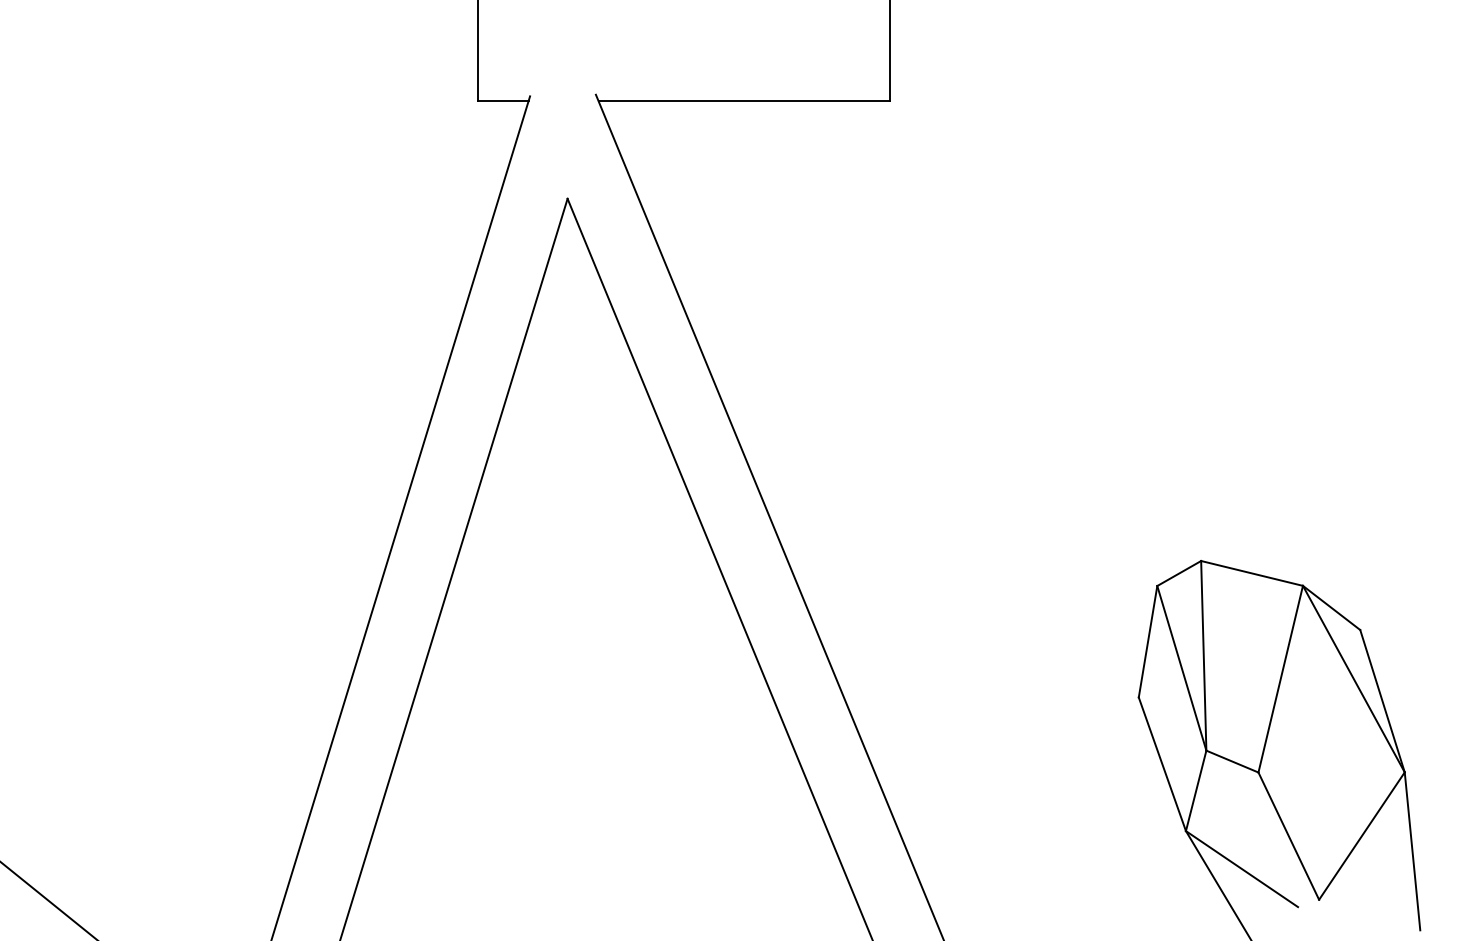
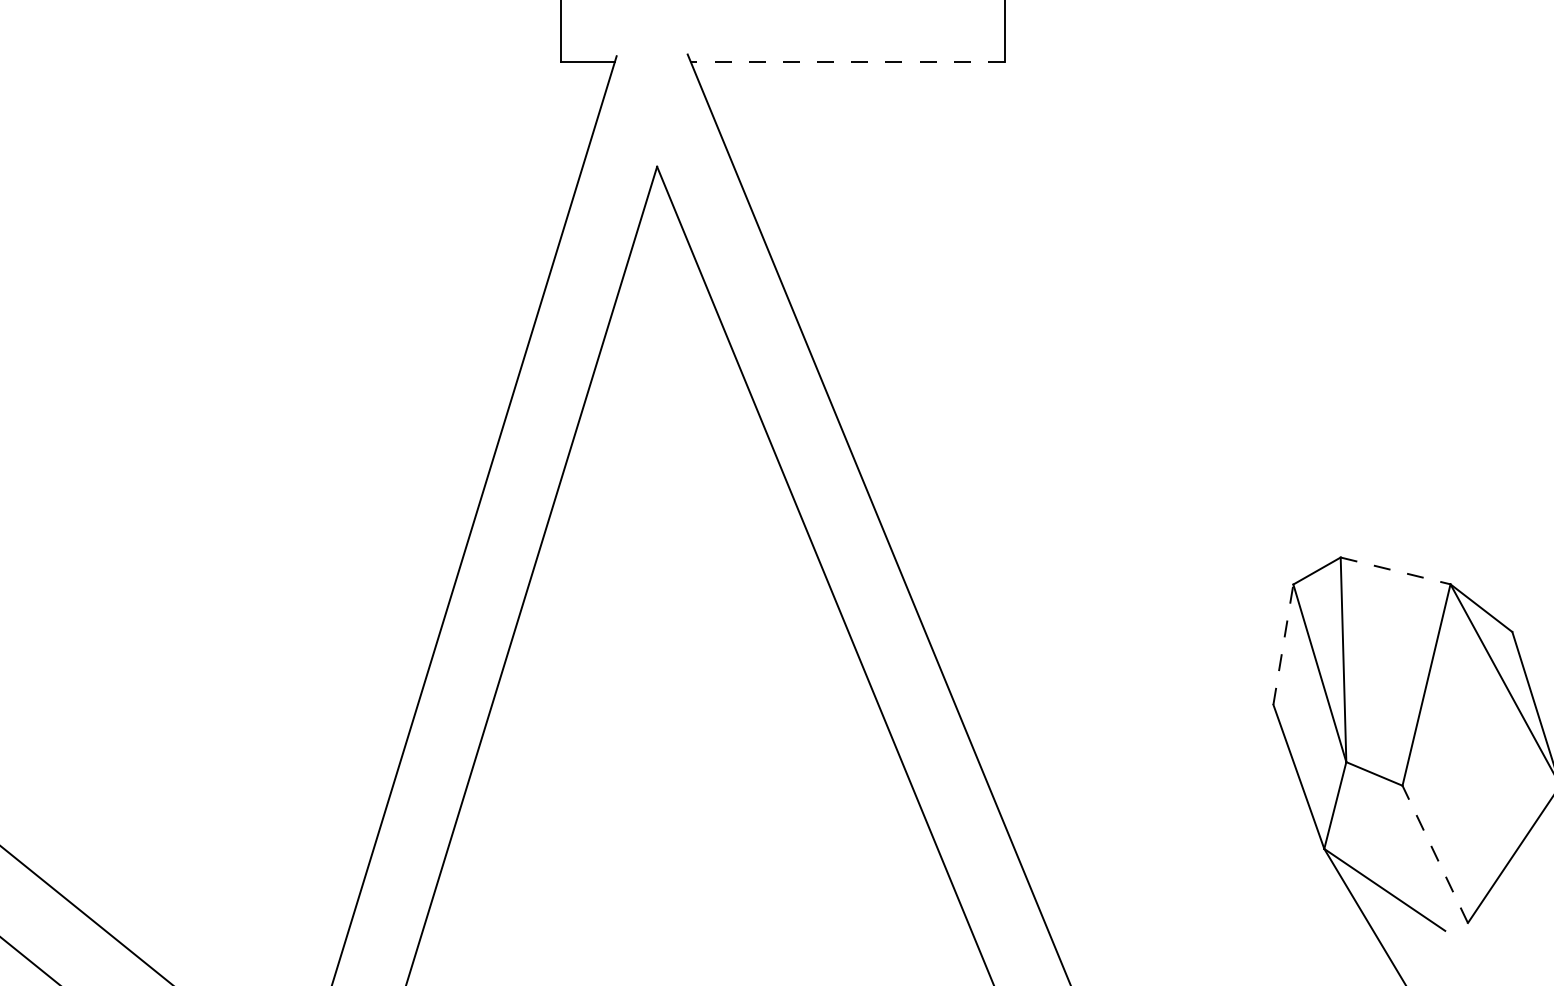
line: (744, 101) -> (848, 61), solid -> dashed
line: (1252, 573) -> (1396, 571), solid -> dashed
line: (1148, 641) -> (1283, 644), solid -> dashed
line: (1288, 835) -> (1434, 853), solid -> dashed

